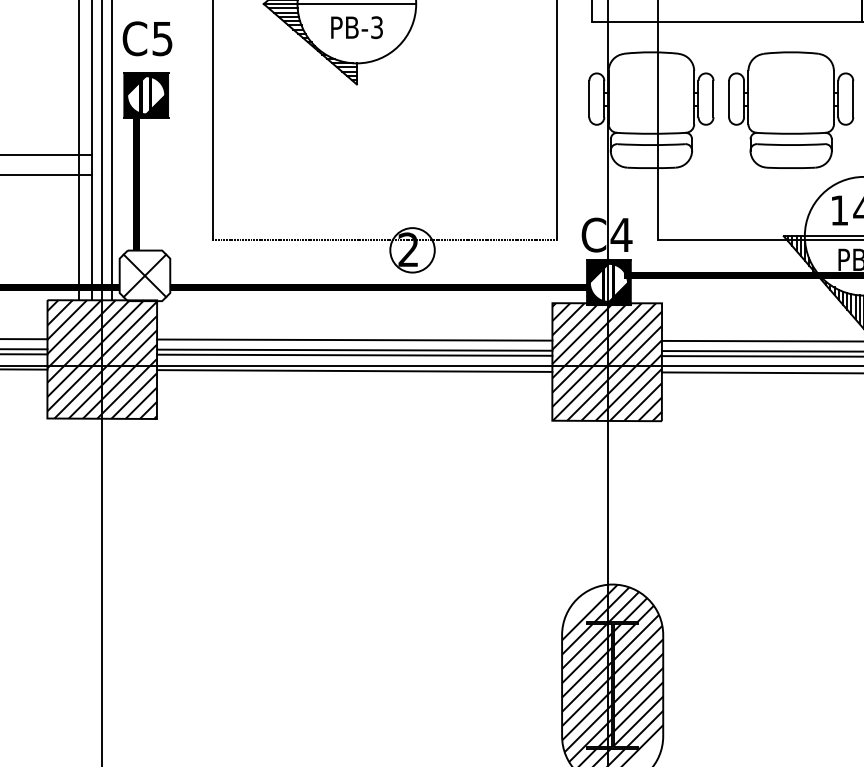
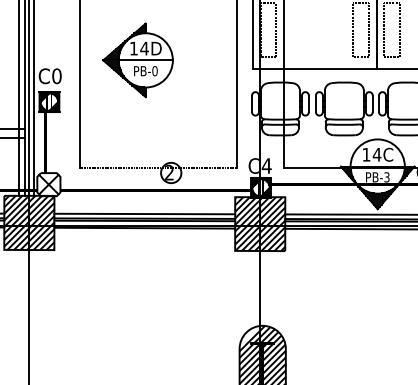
text: (375, 28) -> (154, 71), PB-3 -> PB-0
text: (161, 39) -> (56, 76), C5 -> C0

